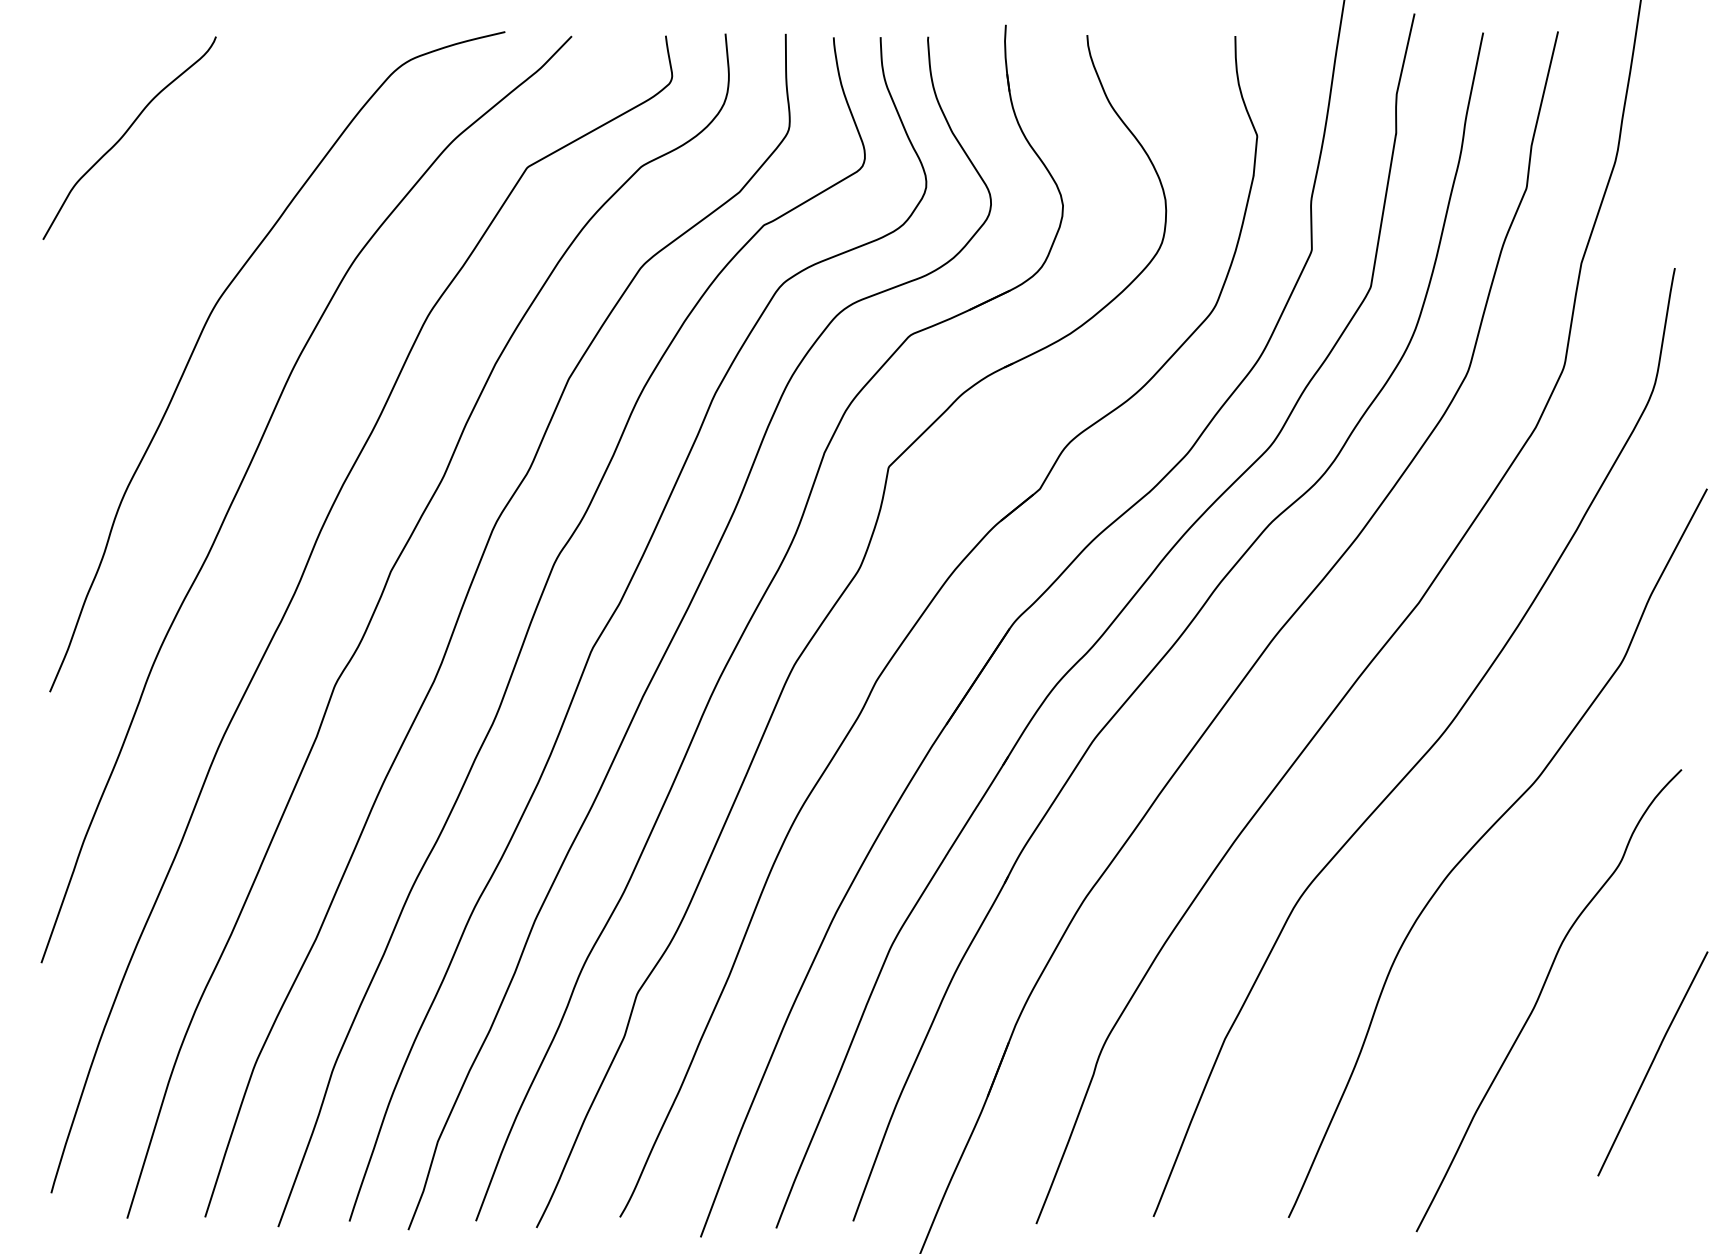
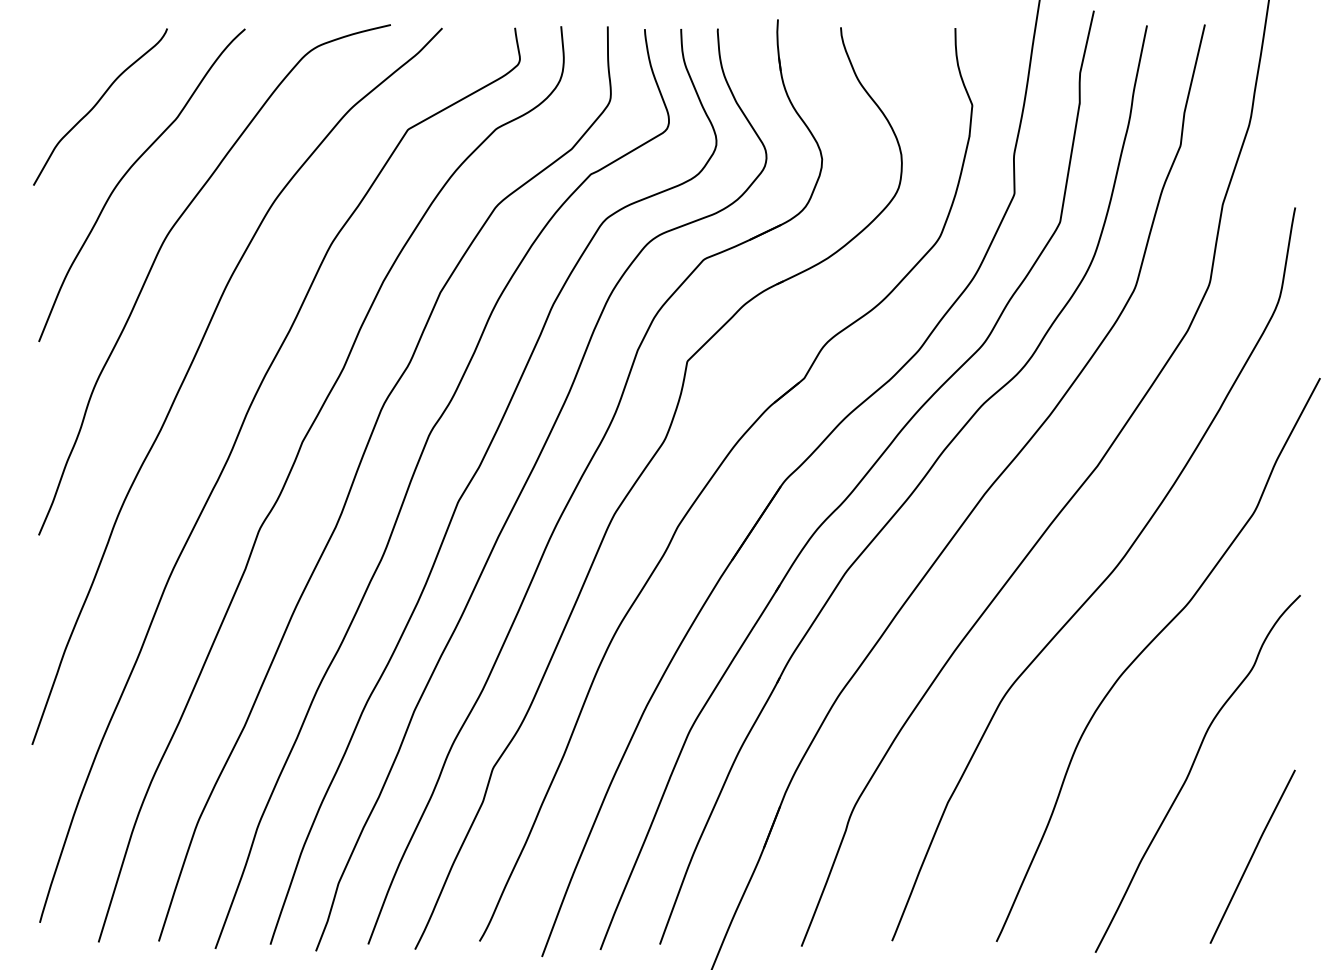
curve: (165, 222) -> (128, 172), added
curve: (1652, 1063) -> (1252, 856), moved

